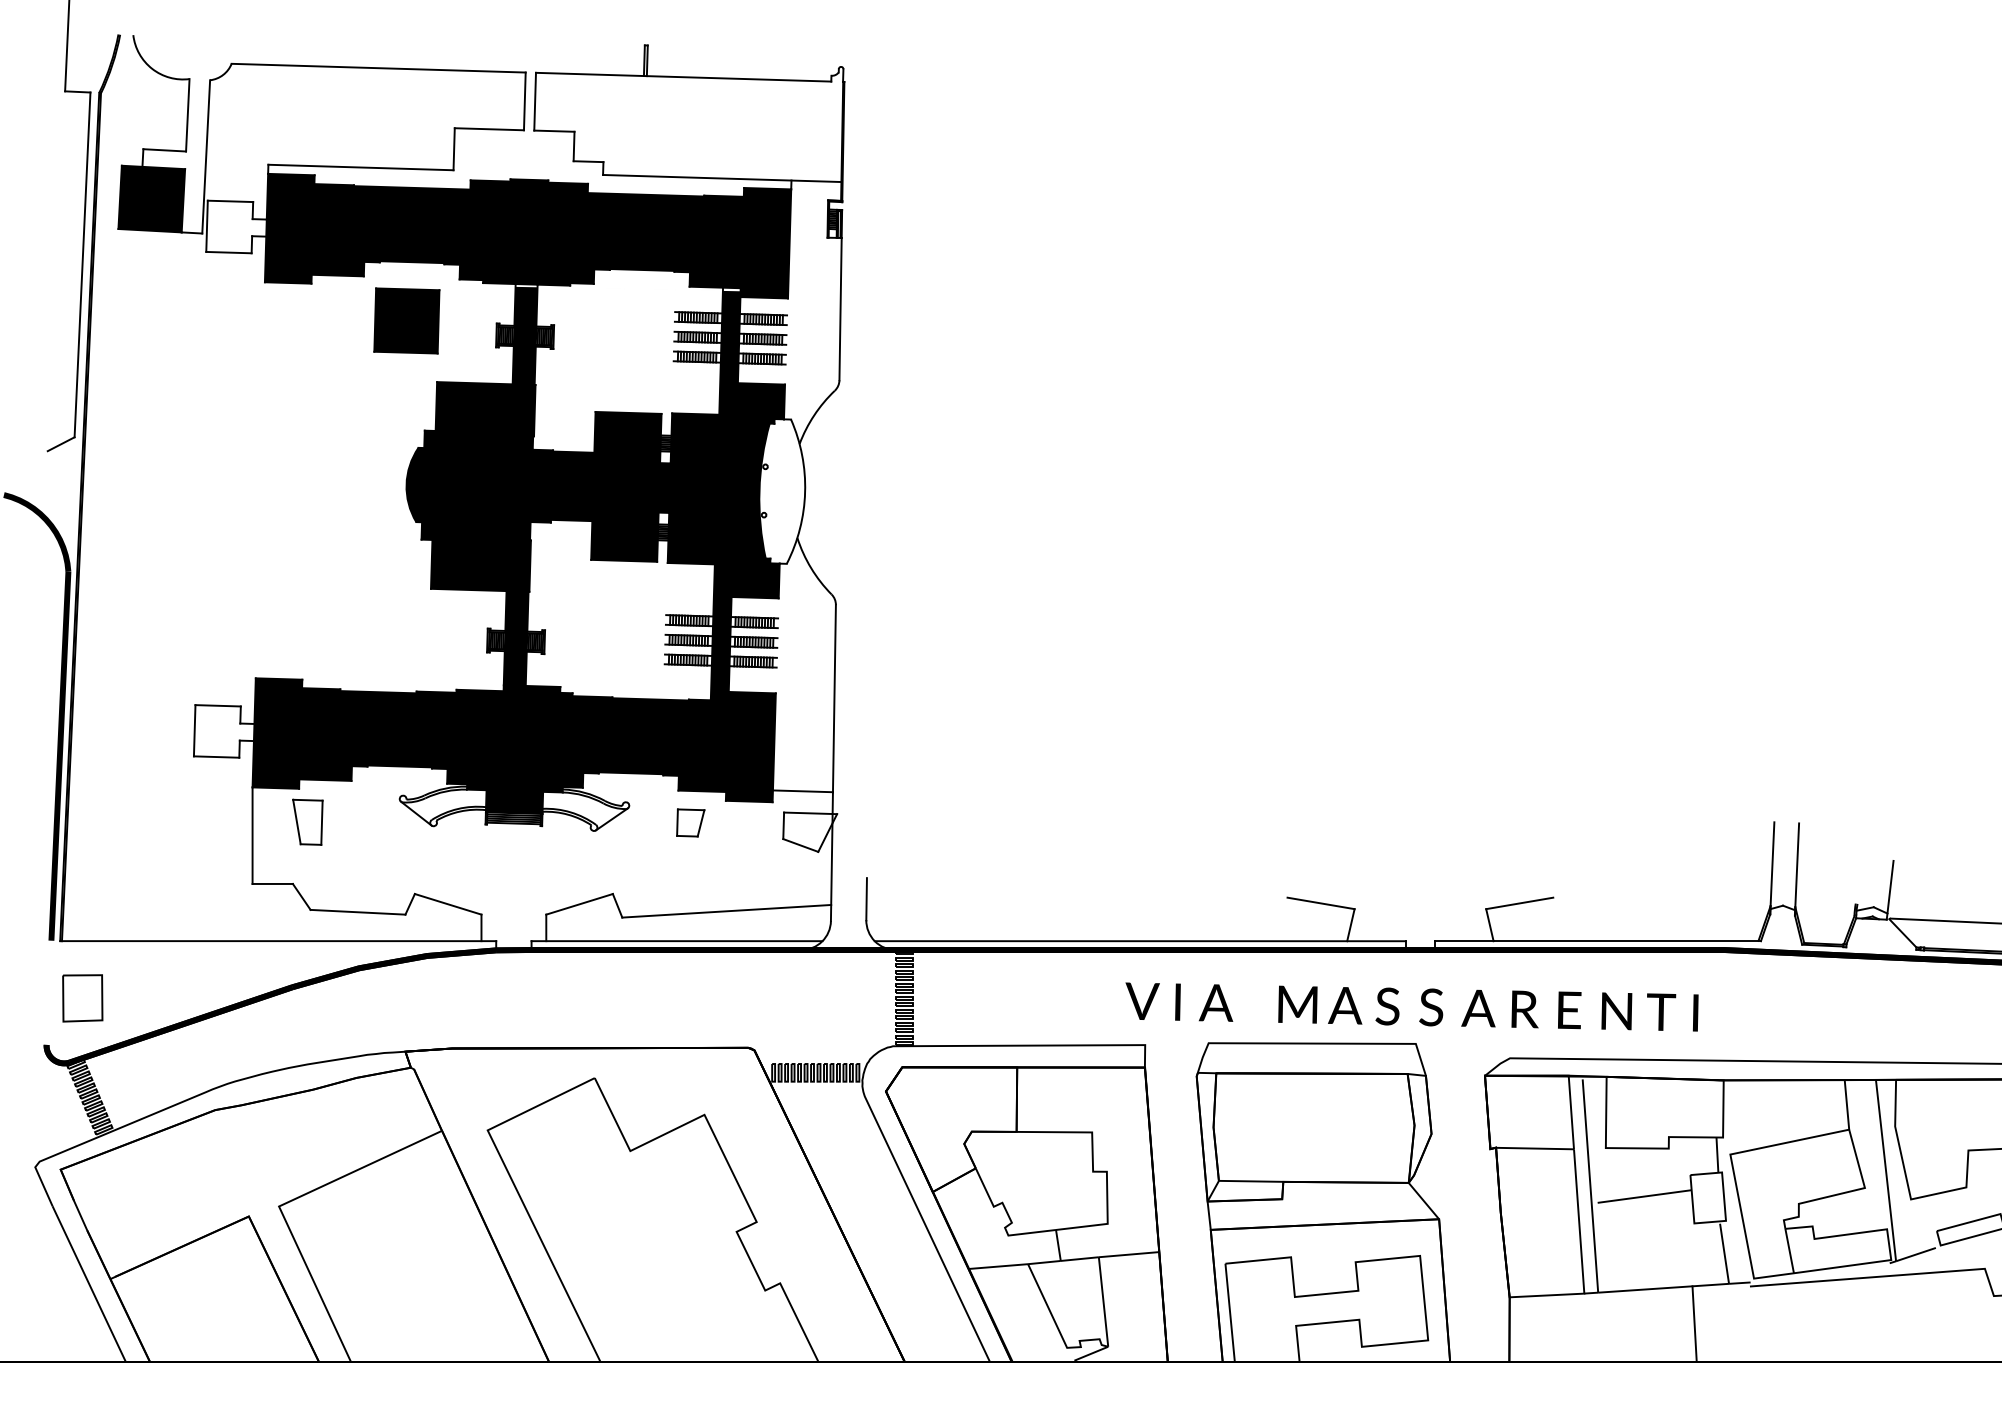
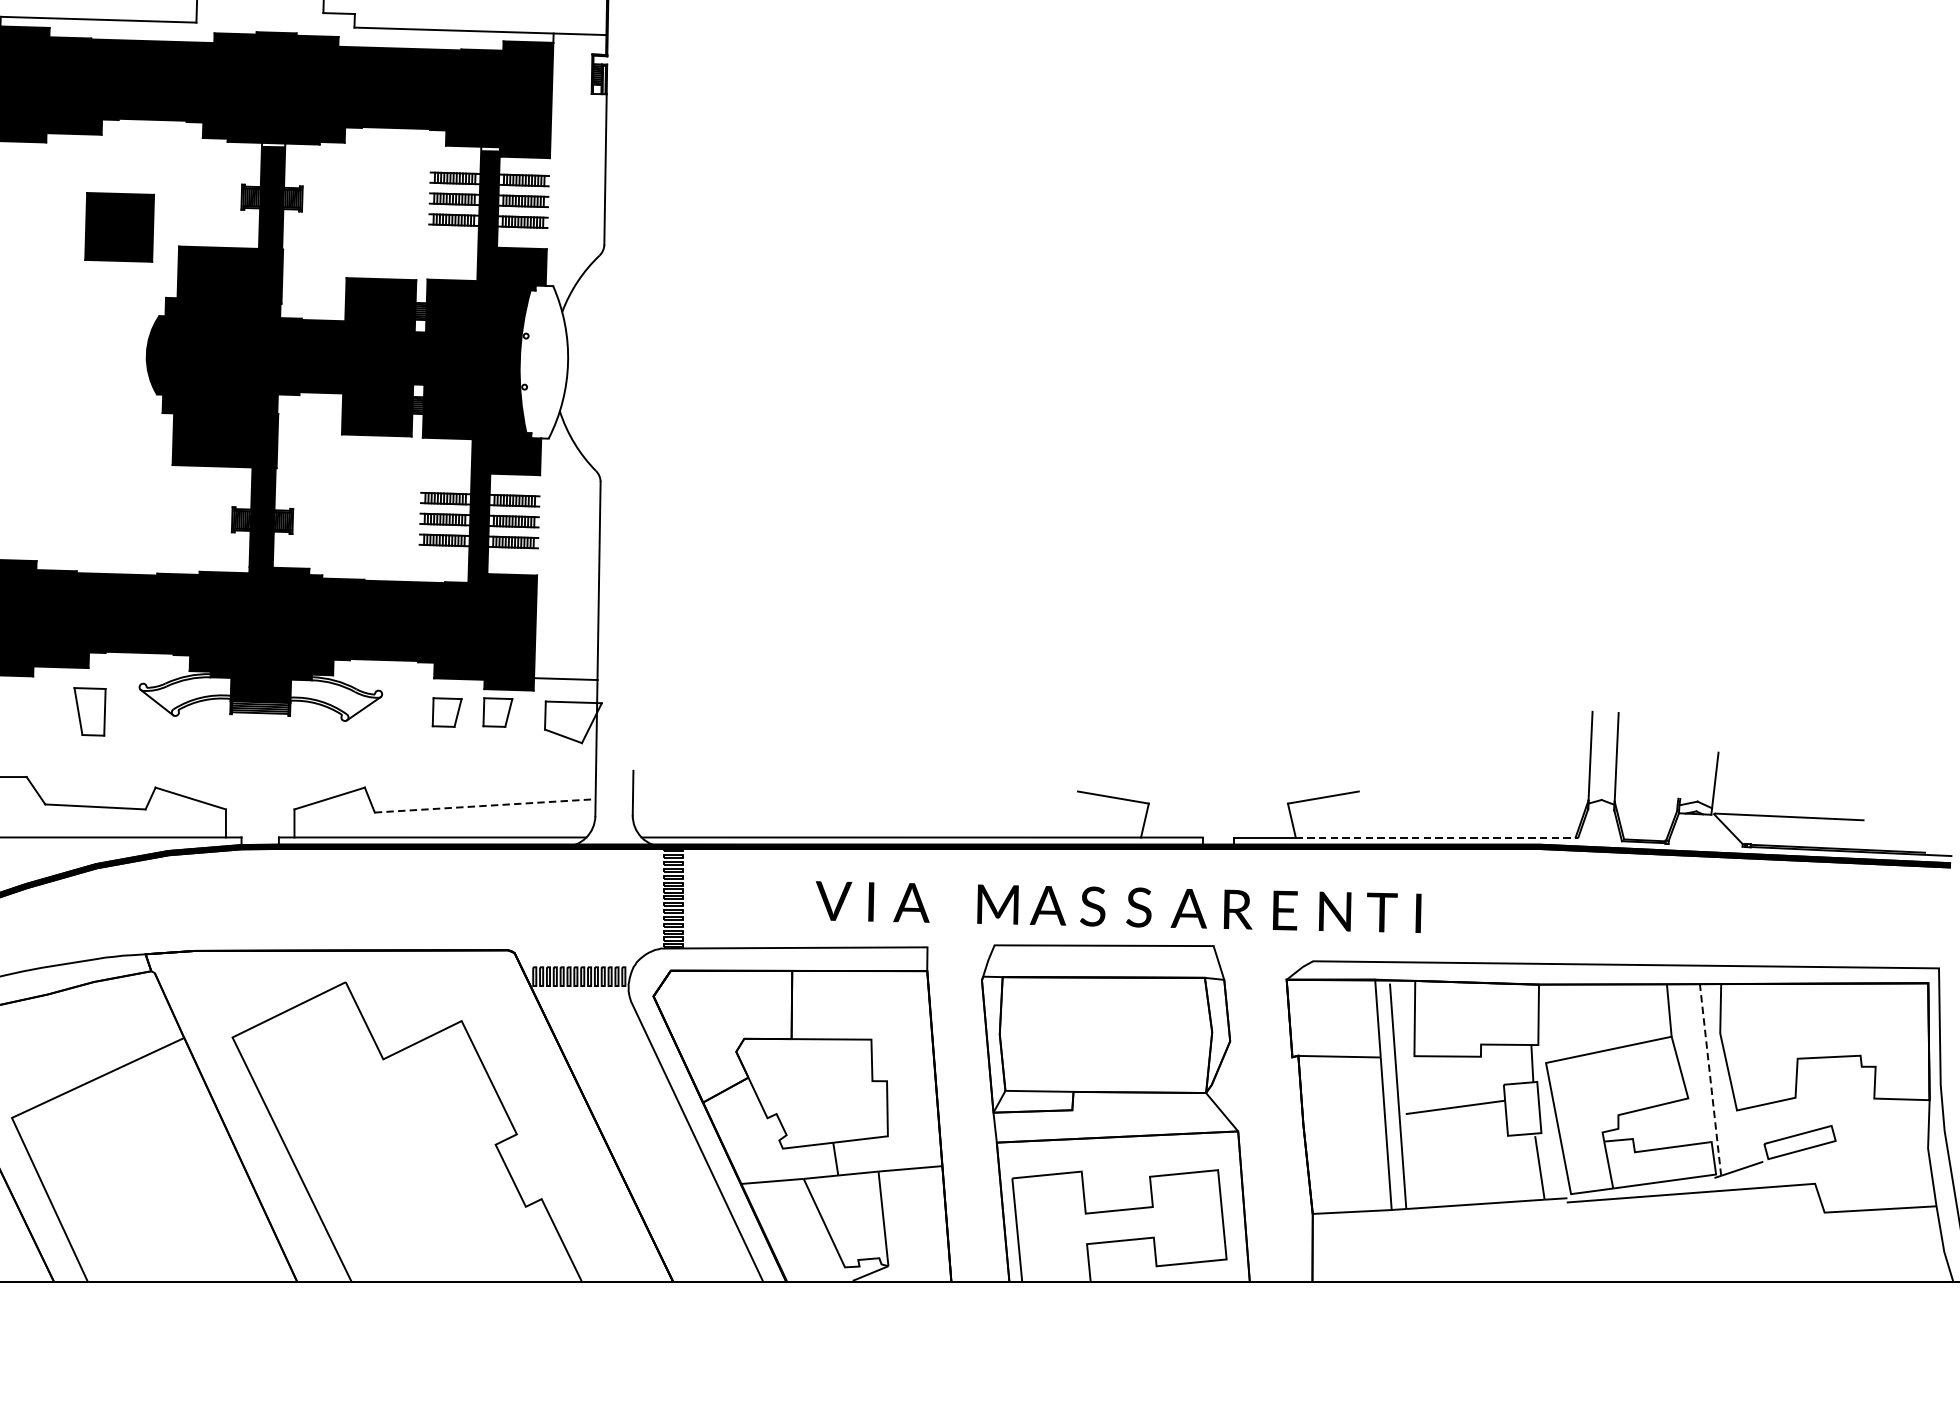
part: (406, 320) -> (119, 226), moved
part: (307, 821) -> (89, 710), moved
part: (738, 822) -> (497, 712), added
line: (726, 911) -> (484, 806), solid -> dashed
line: (1627, 941) -> (1437, 837), solid -> dashed
text: (1411, 1006) -> (1118, 906), moved
line: (1885, 1170) -> (1710, 1079), solid -> dashed
line: (1694, 1323) -> (1508, 1241), removed

